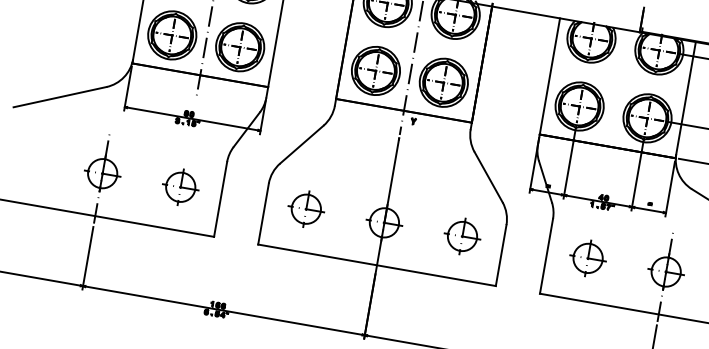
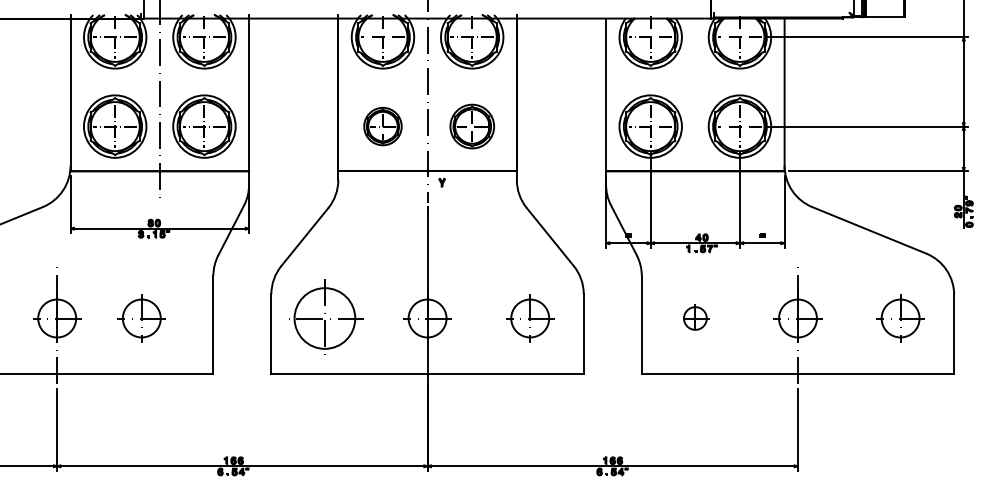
part: (375, 70) -> (382, 126), size x0.6
part: (444, 82) -> (472, 126), size x0.7
part: (180, 187) -> (141, 318), moved
part: (306, 209) -> (324, 318), size x1.6
part: (588, 258) -> (695, 318), size x0.6

